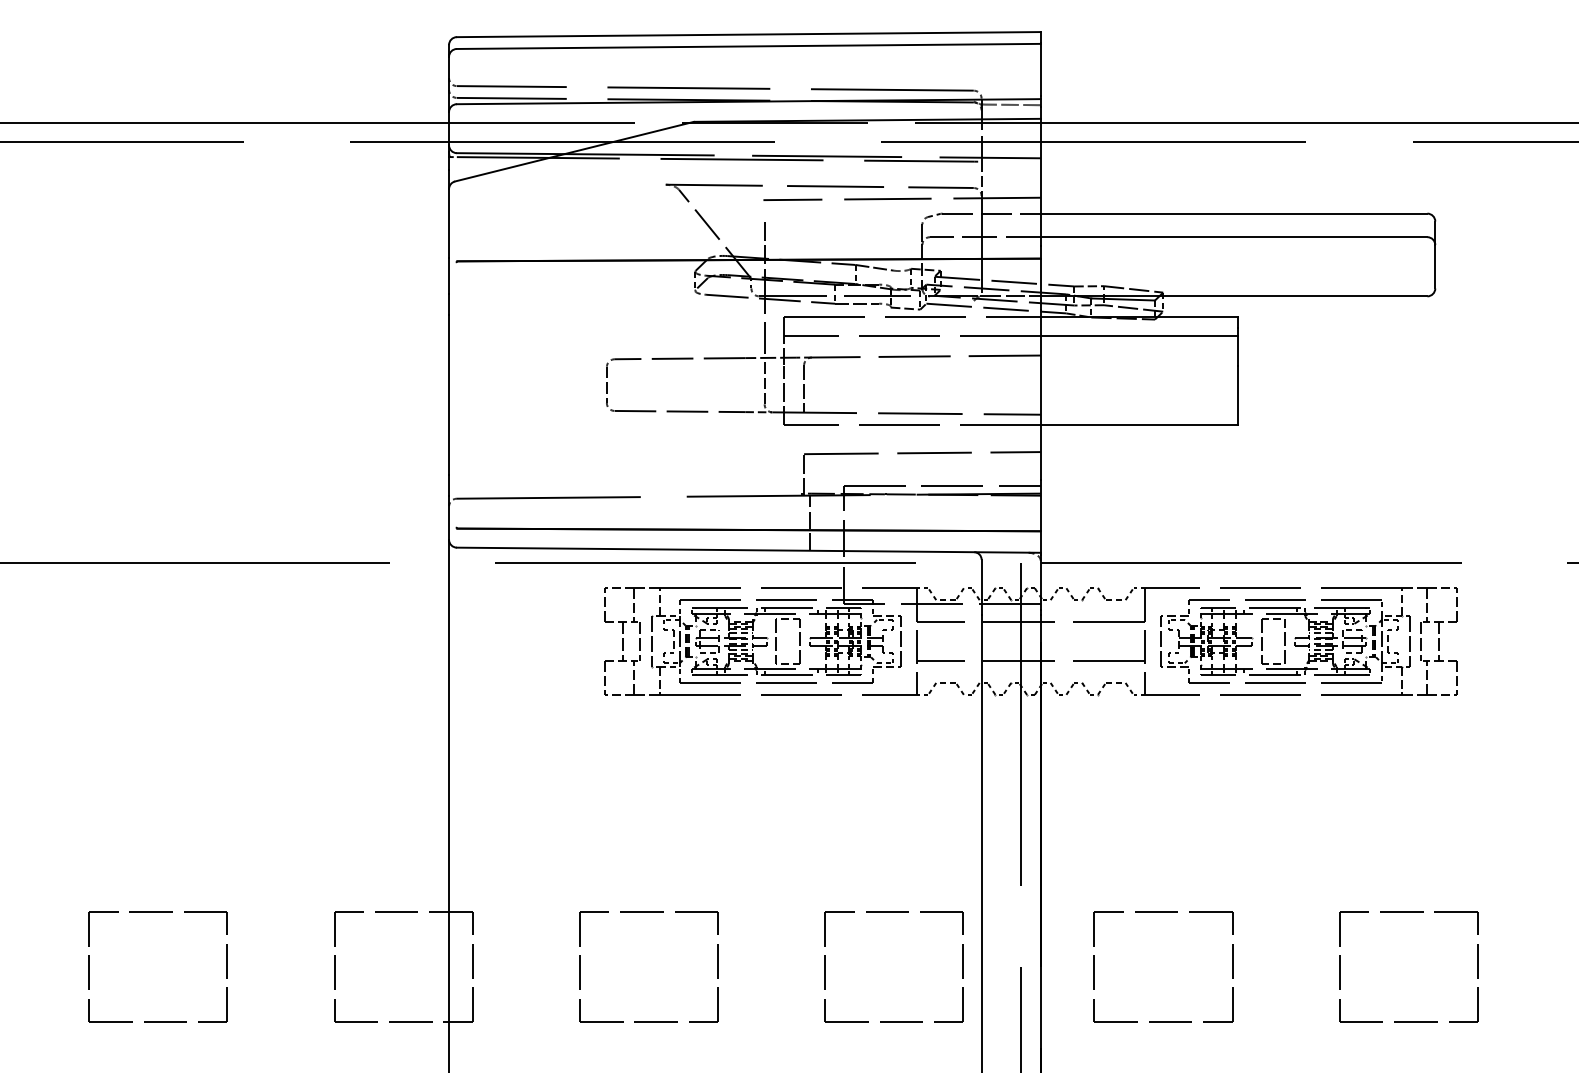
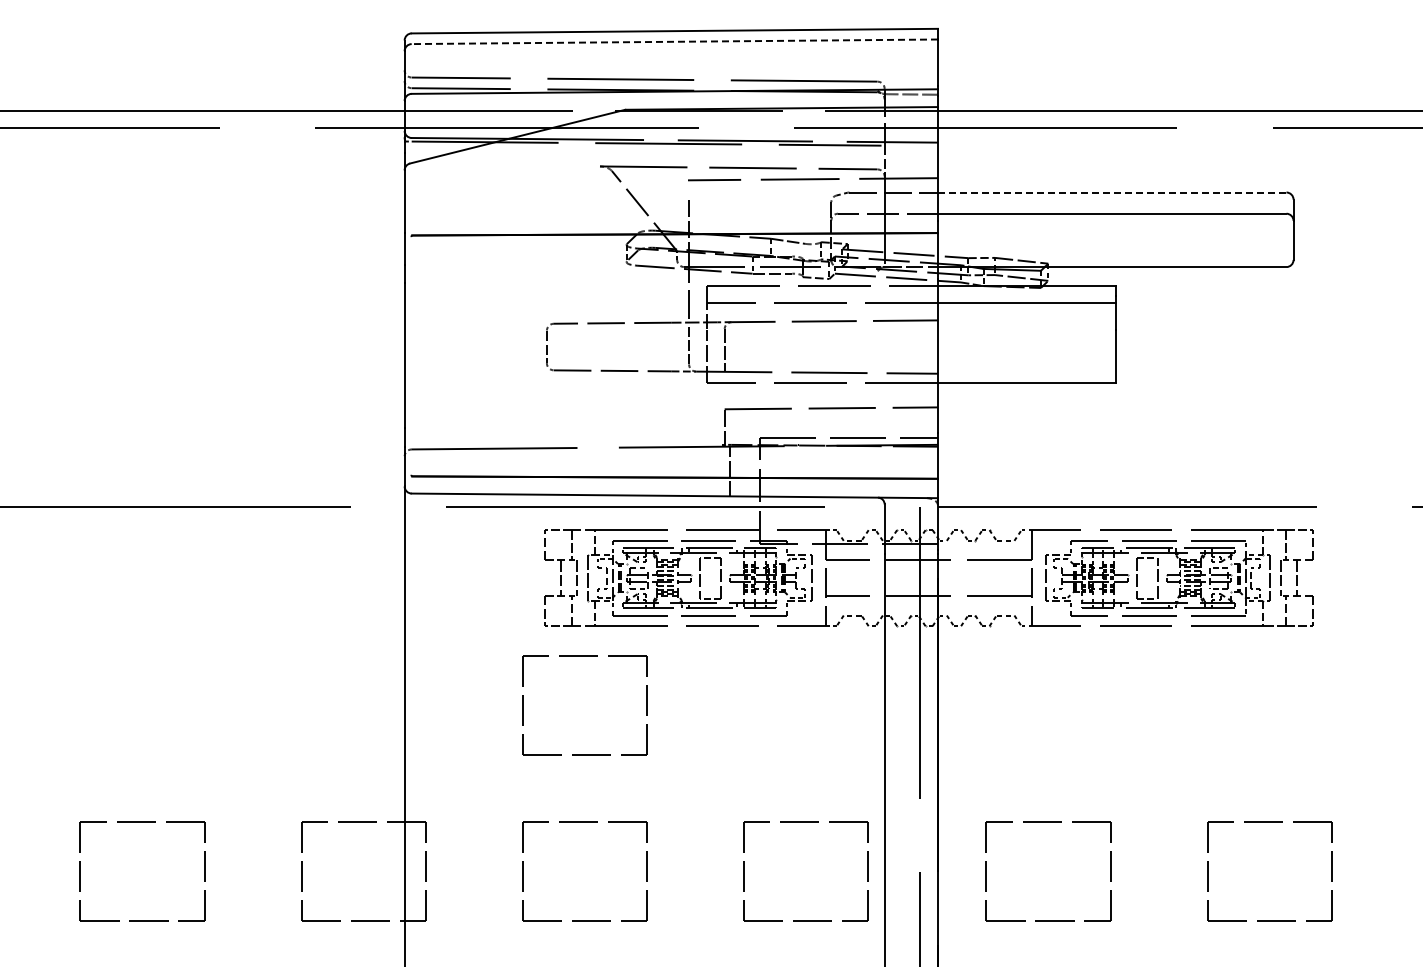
line: (748, 46) -> (674, 41), solid -> dashed
line: (1234, 213) -> (1112, 192), solid -> dashed
part: (648, 728) -> (584, 656), added

